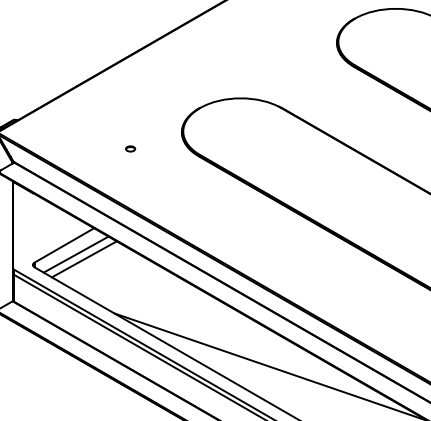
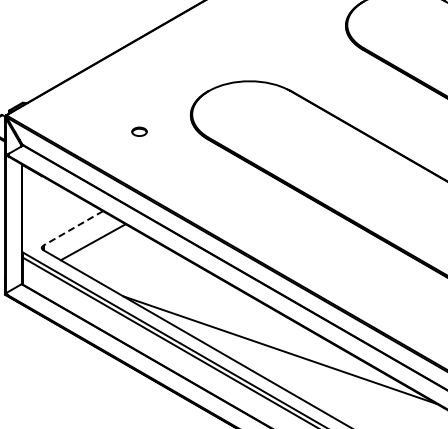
part: (130, 148) -> (139, 131), size x1.6
line: (63, 245) -> (72, 228), solid -> dashed
line: (75, 254) -> (84, 237), removed

